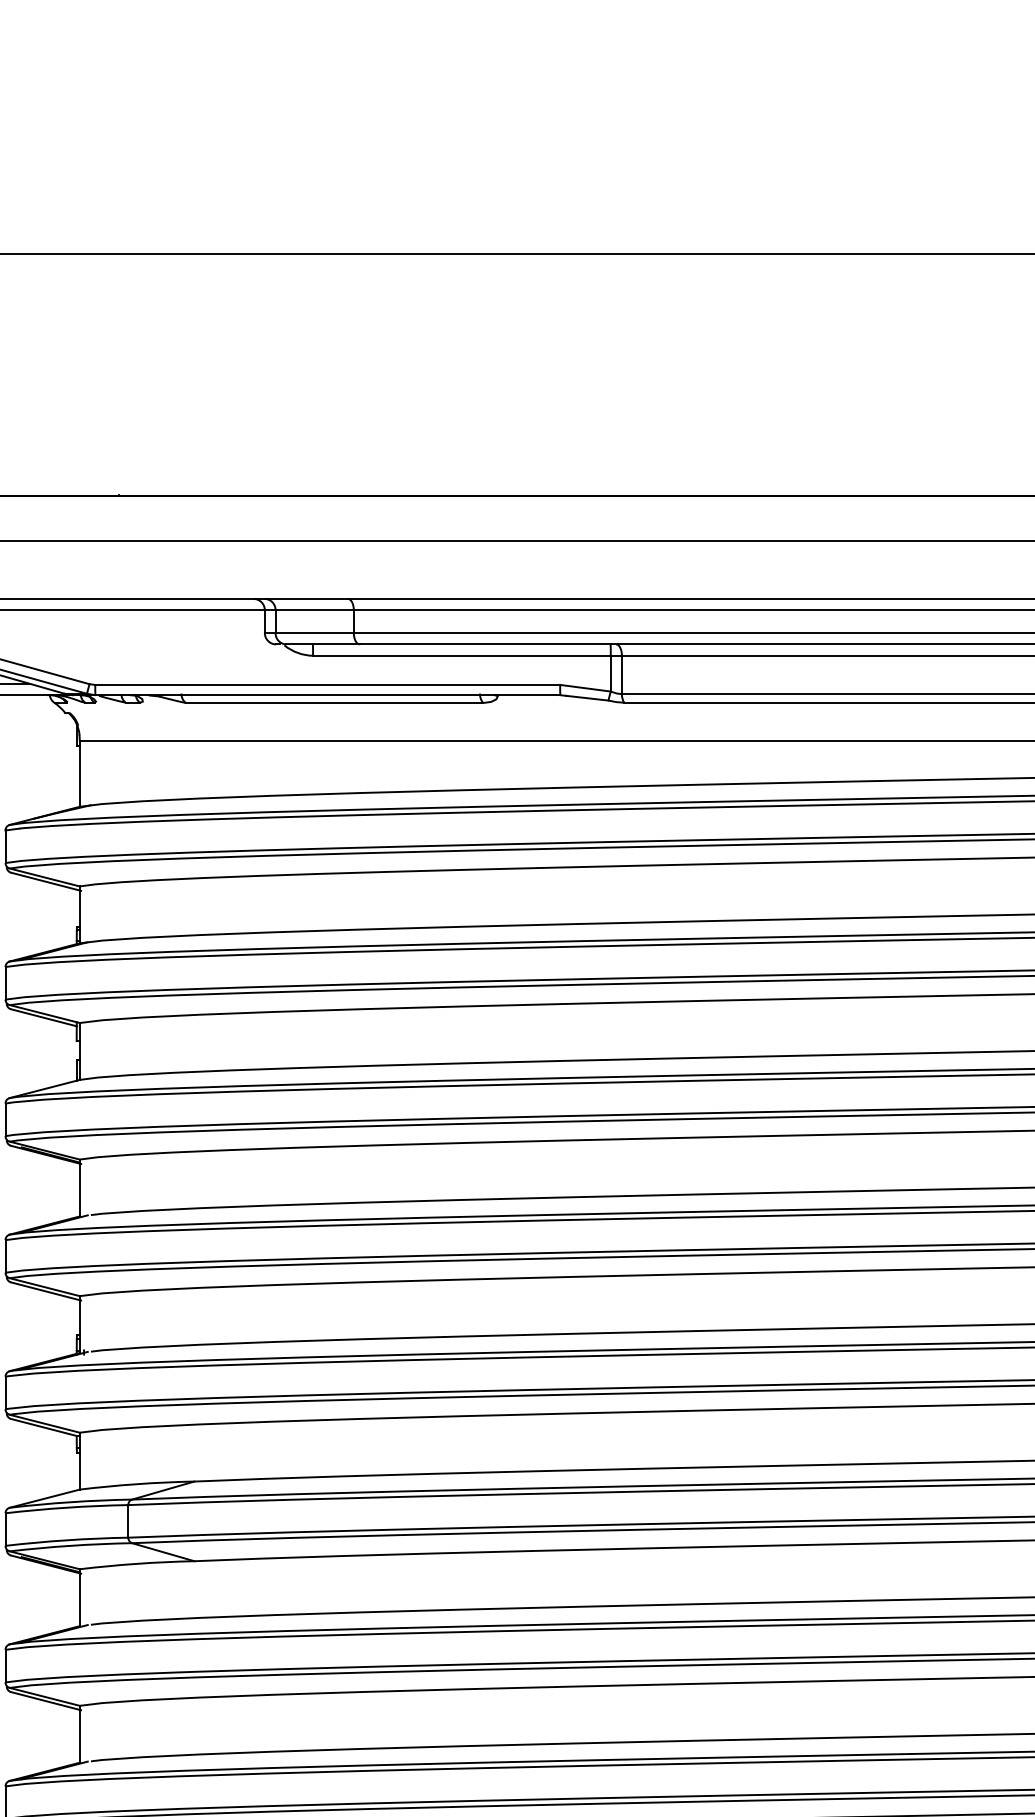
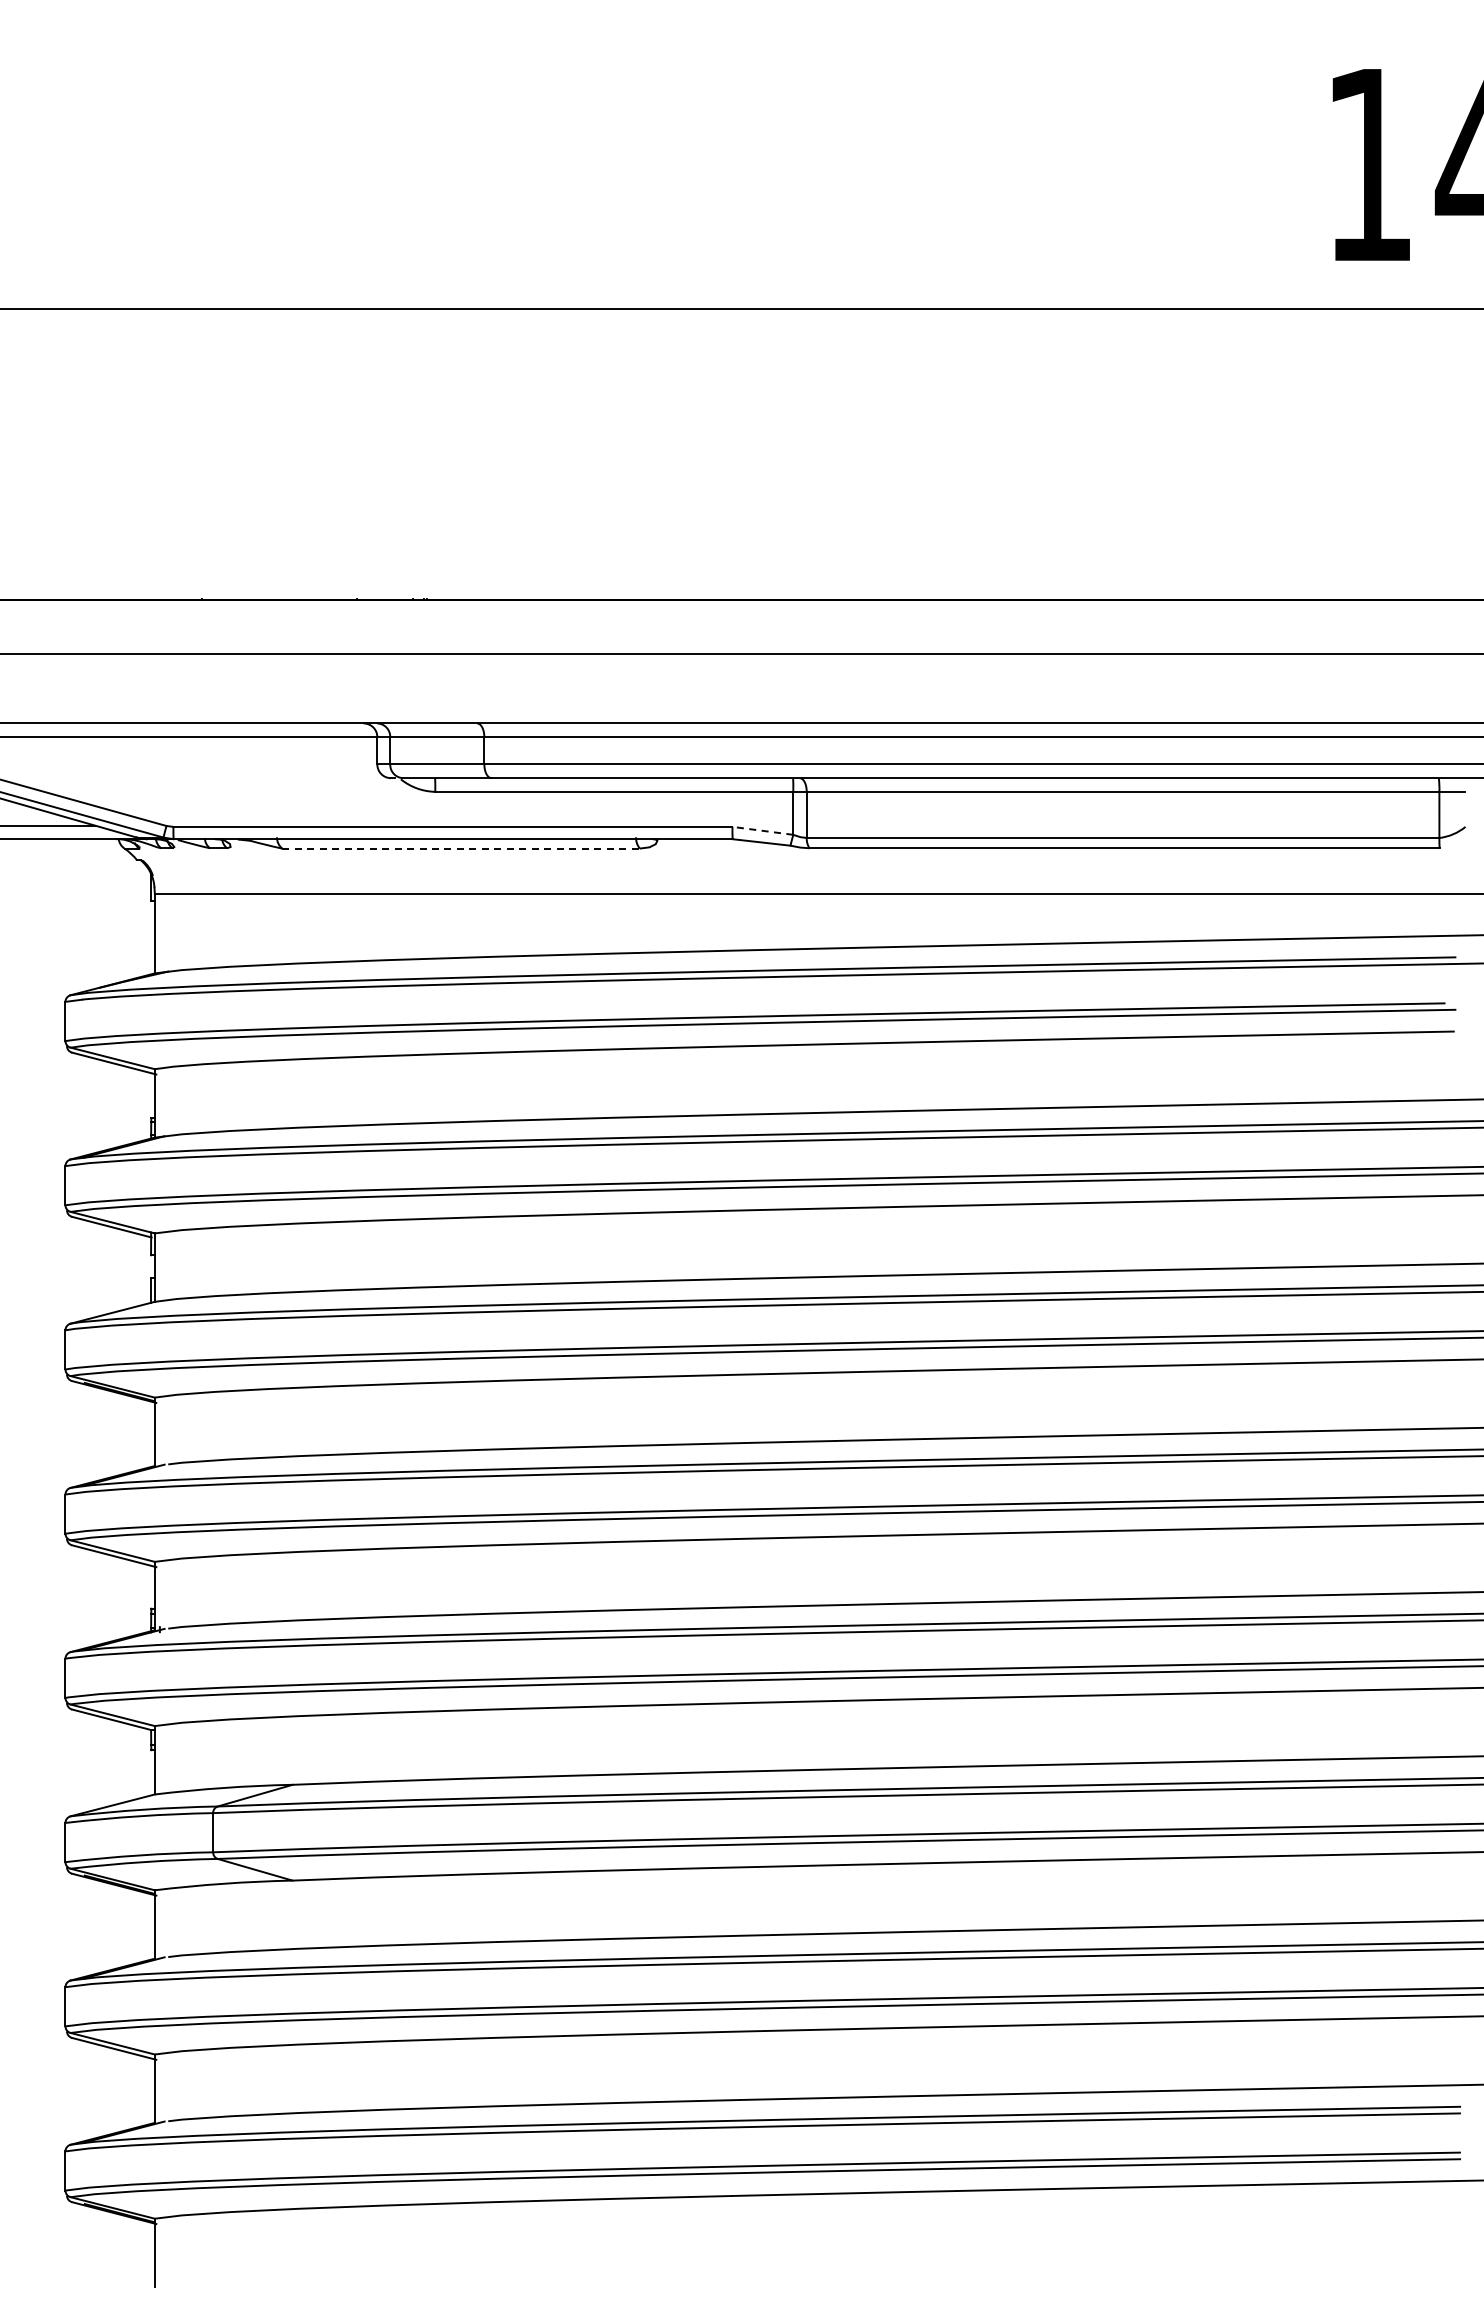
line: (585, 687) -> (762, 830), solid -> dashed
line: (334, 702) -> (461, 848), solid -> dashed

